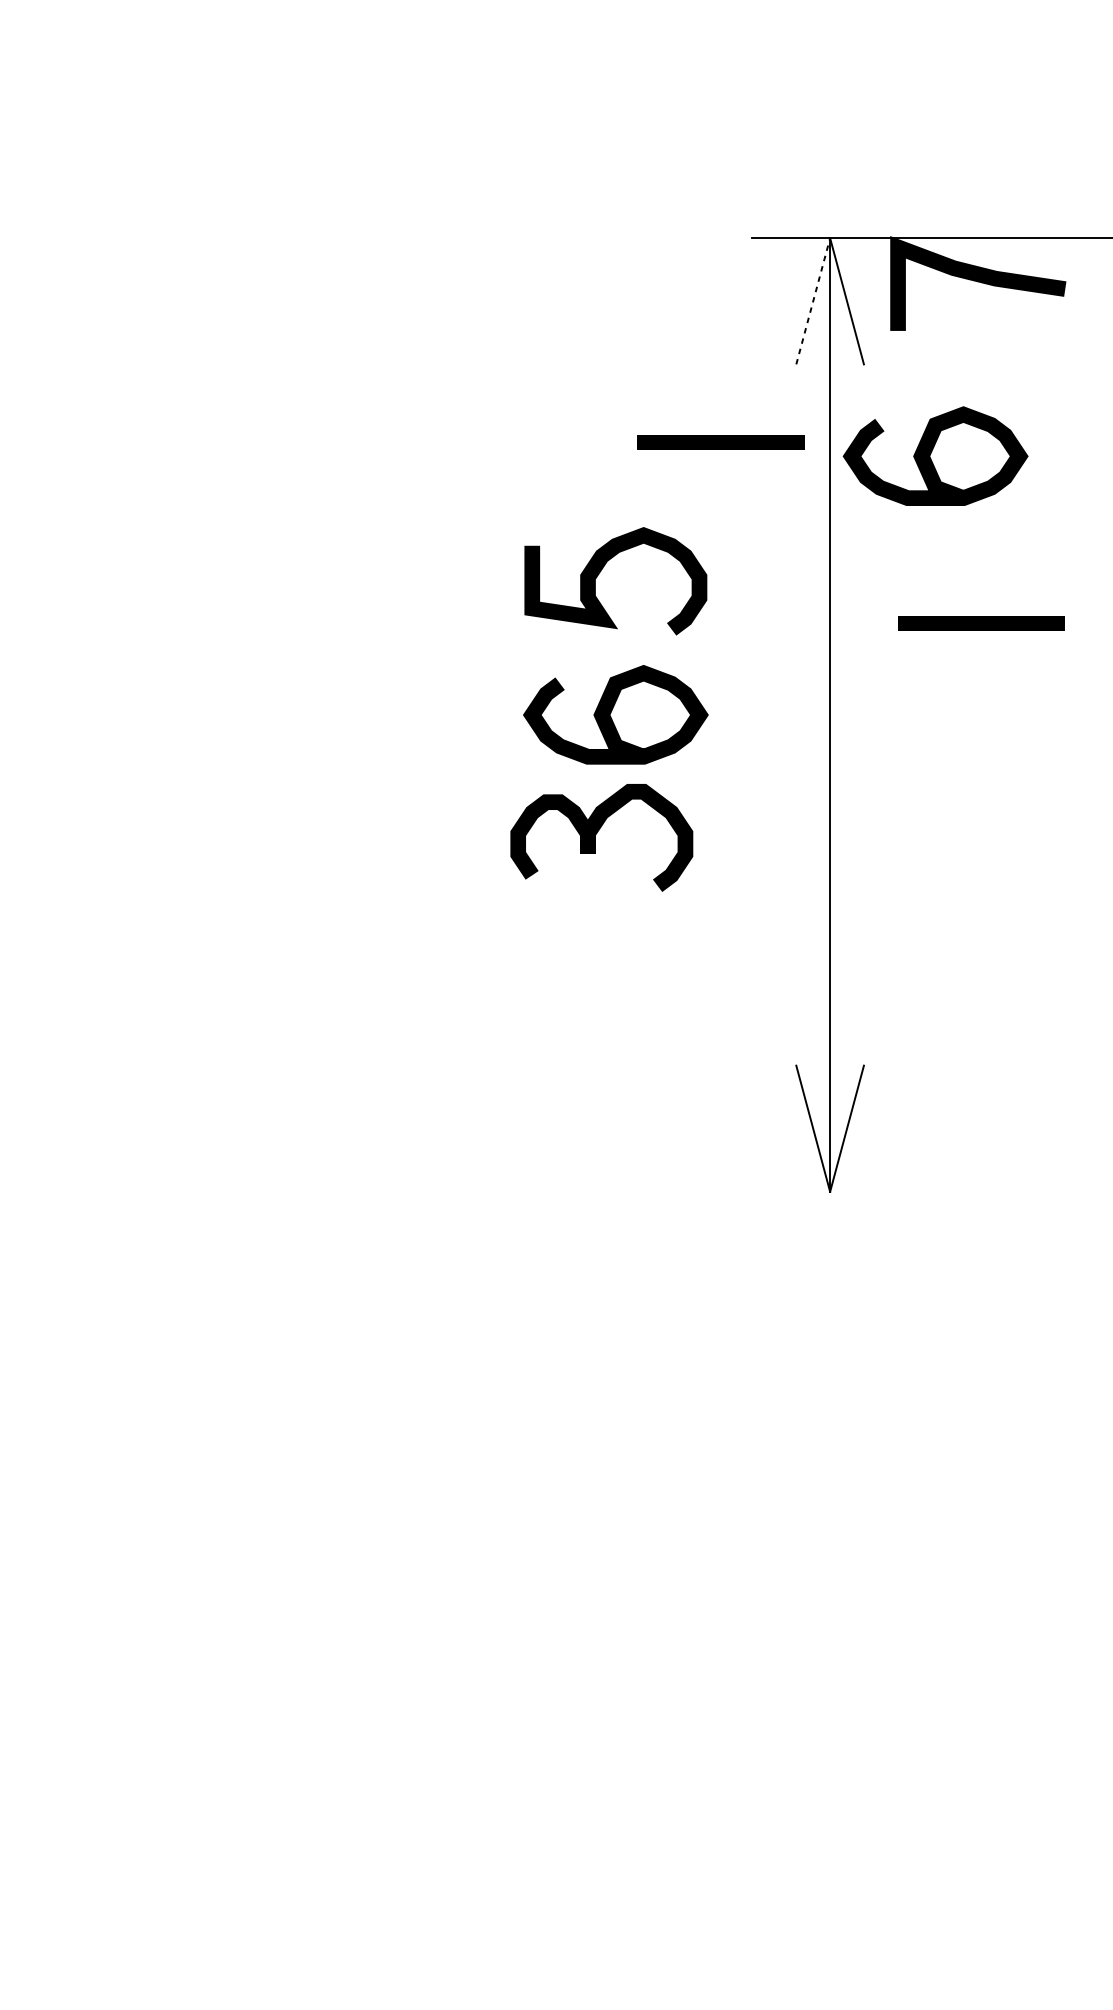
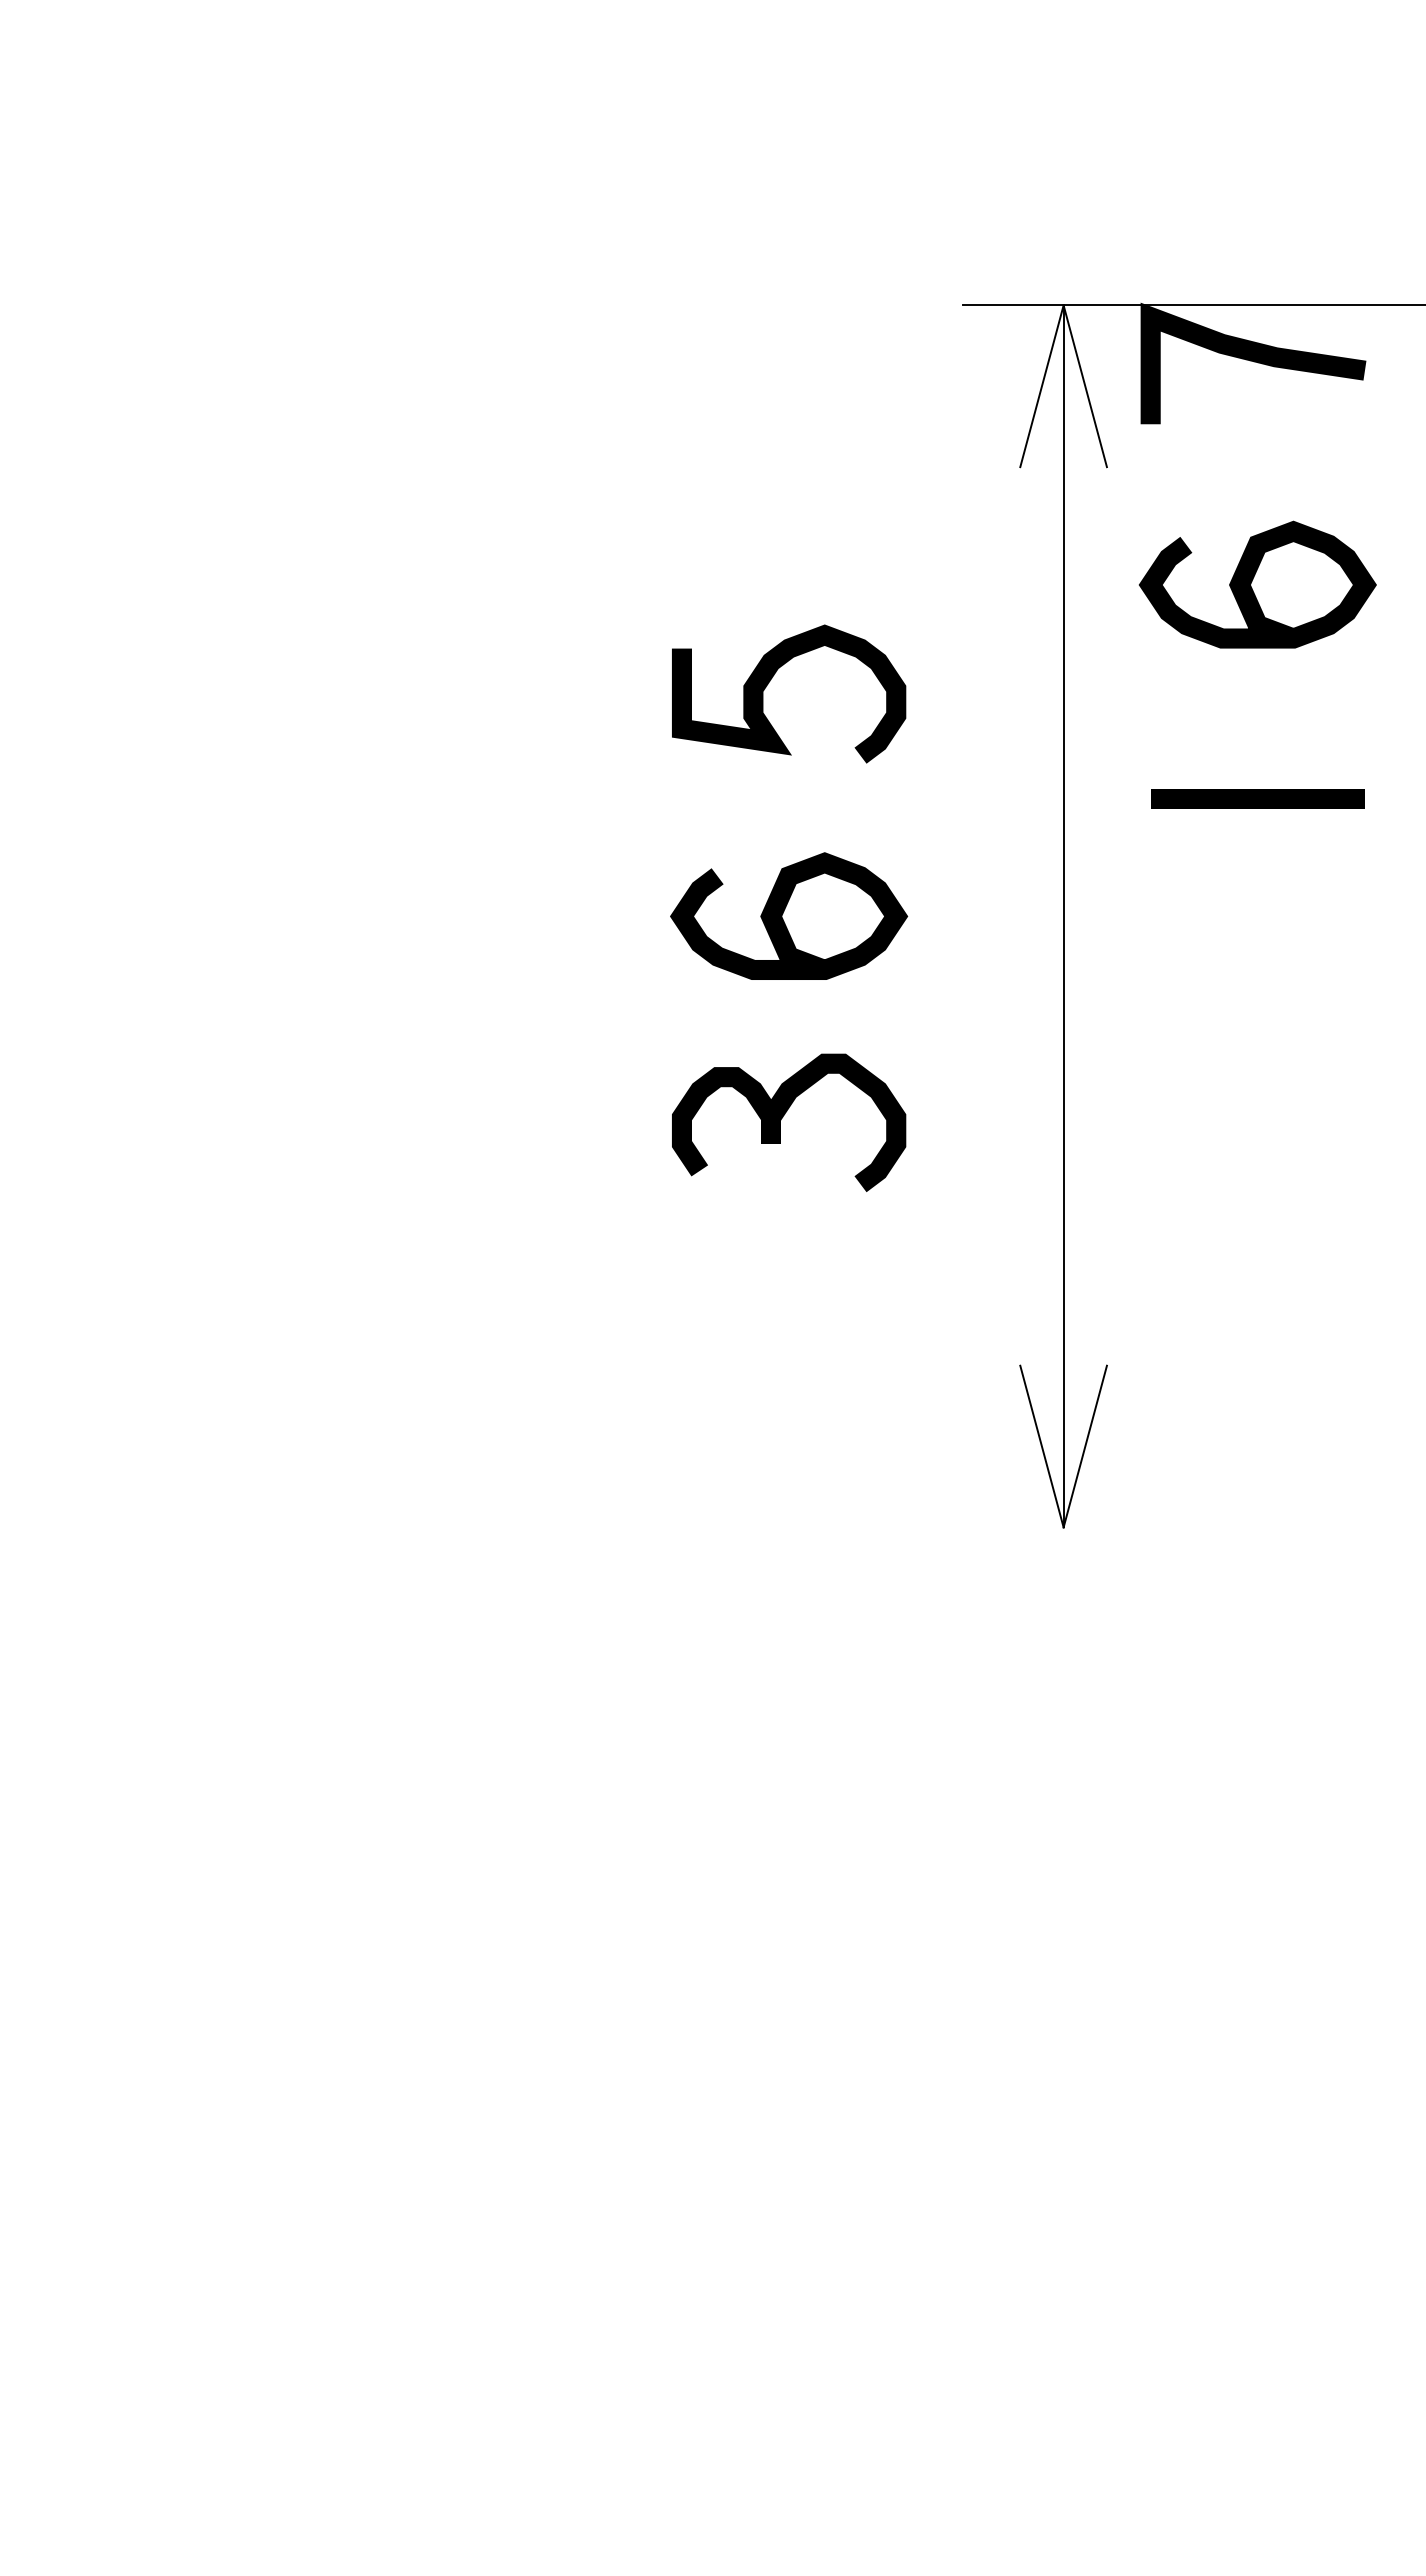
line: (812, 301) -> (1041, 386), dashed -> solid
line: (720, 441) -> (923, 566), removed
curve: (931, 453) -> (1252, 581), moved
curve: (601, 571) -> (770, 681), moved
part: (597, 833) -> (783, 1117), moved

